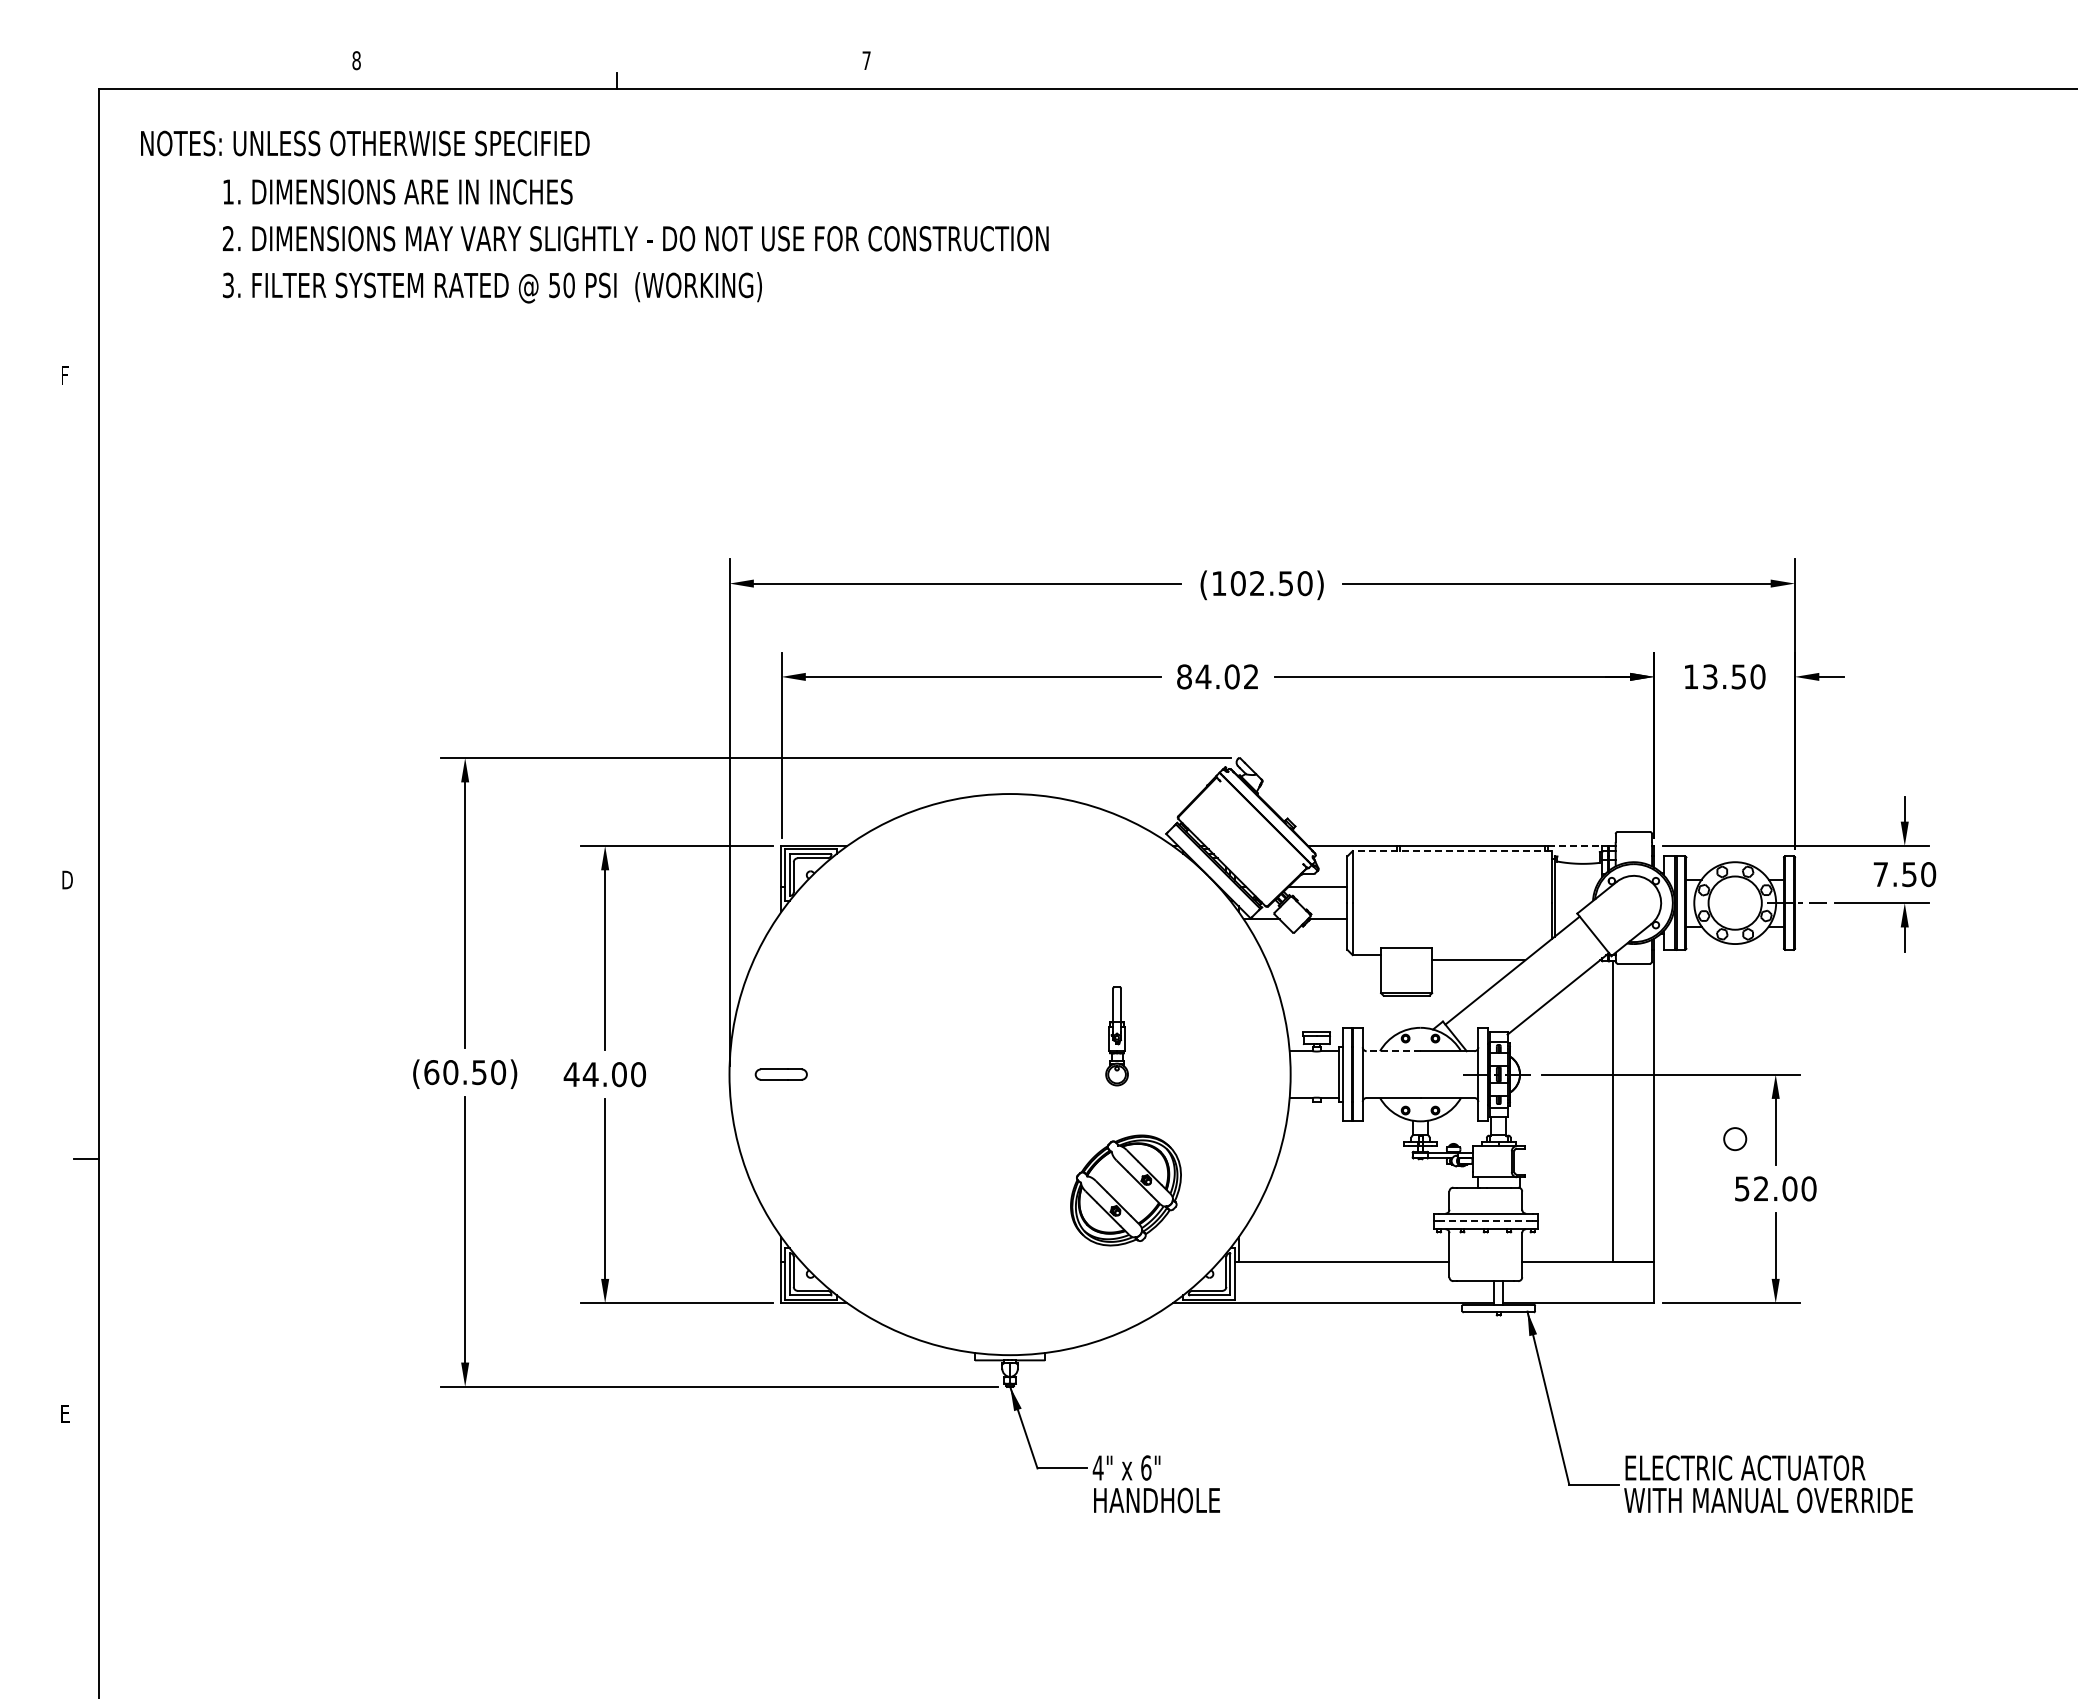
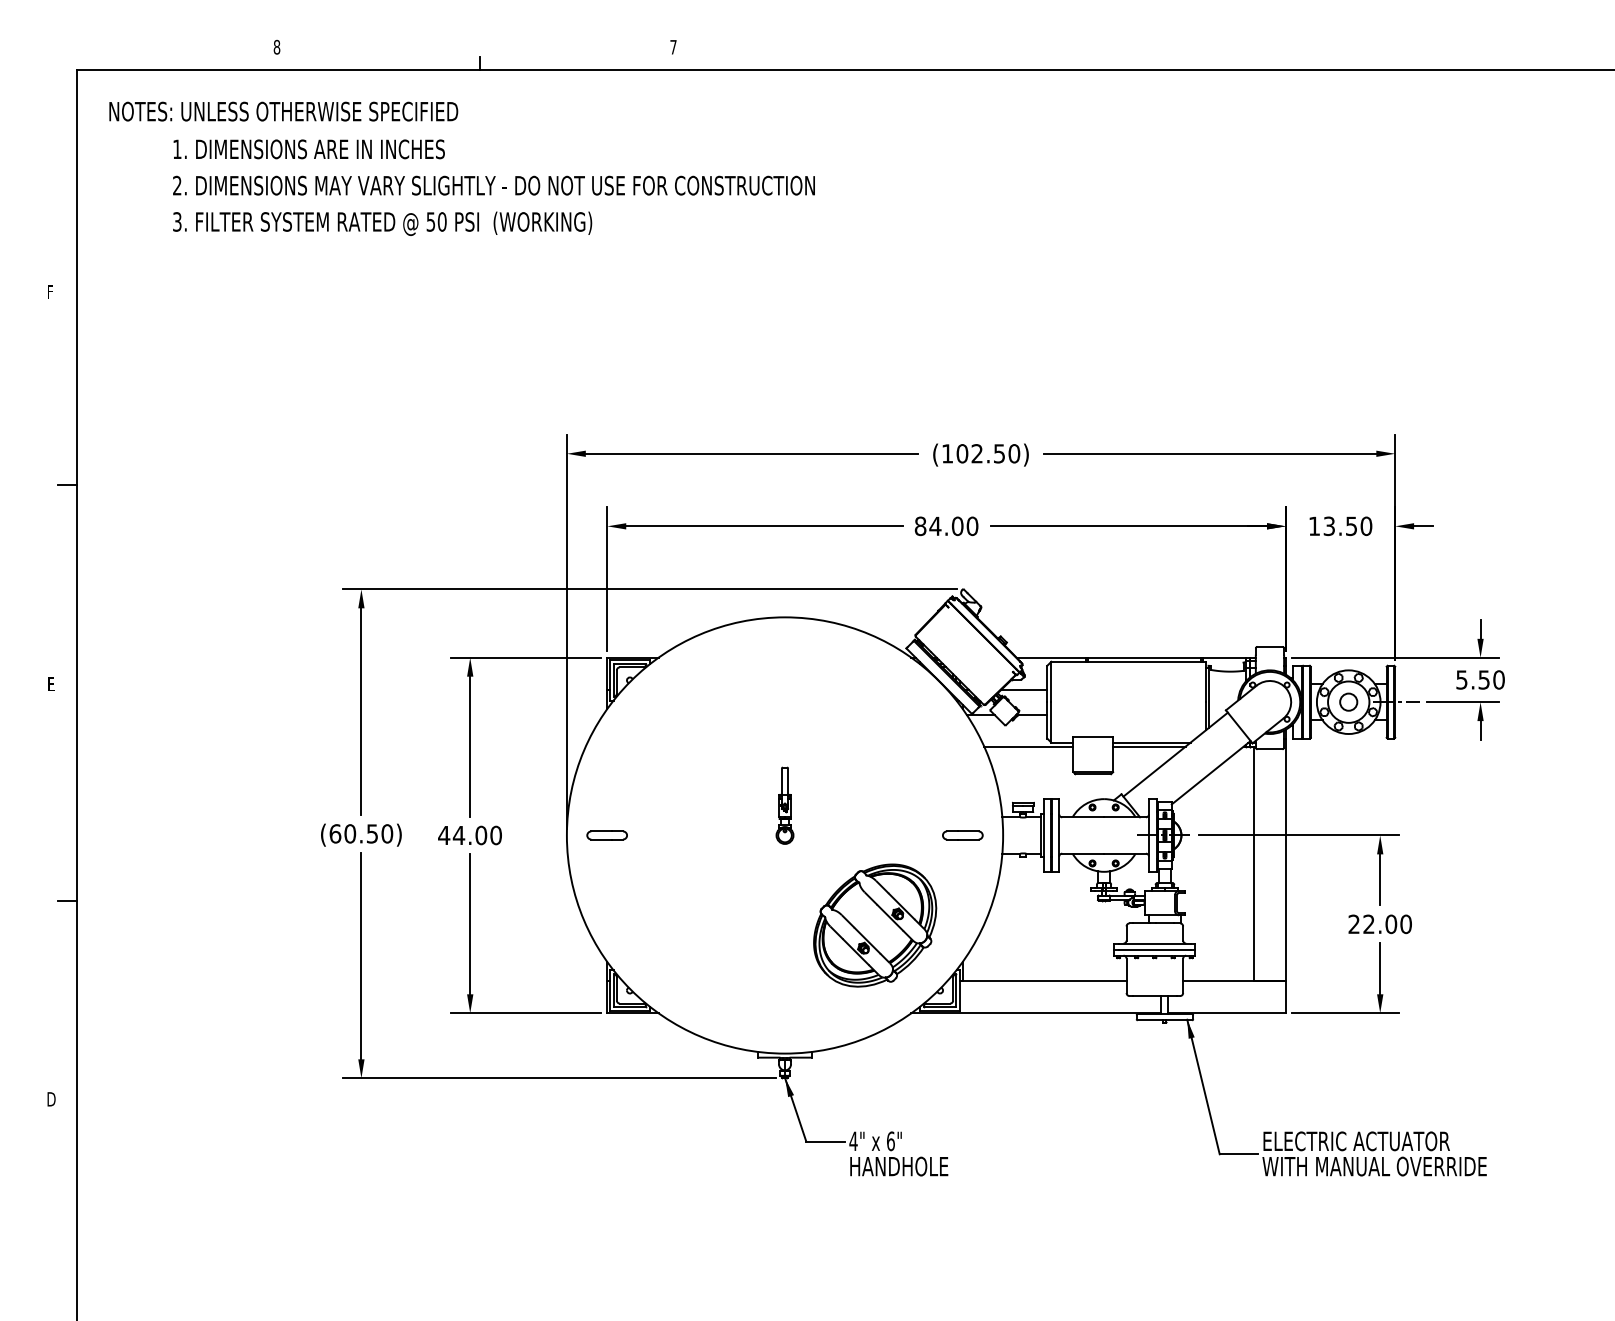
line: (86, 624) -> (67, 485), added
text: (1250, 676) -> (971, 526), 84.02 -> 84.00
line: (1575, 845) -> (1224, 657), dashed -> solid
line: (1452, 851) -> (1128, 662), dashed -> solid
text: (1880, 874) -> (1461, 679), 7.50 -> 5.50
text: (67, 879) -> (52, 683), D -> E
line: (1481, 955) -> (1151, 742), added
line: (1323, 960) -> (1028, 746), added
part: (1116, 1036) -> (784, 805), moved
line: (1393, 1051) -> (1083, 817), dashed -> solid
part: (1238, 1074) -> (962, 835), added
circle: (1735, 1139) -> (1348, 702), moved
text: (1742, 1188) -> (1354, 924), 52.00 -> 22.00
part: (1125, 1190) -> (874, 925), size x1.43
line: (1485, 1221) -> (1154, 949), dashed -> solid
text: (66, 1413) -> (51, 1098), E -> D

